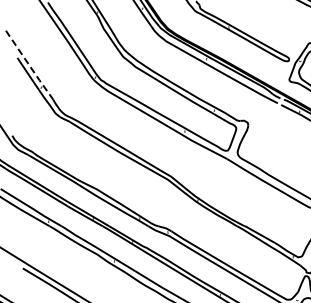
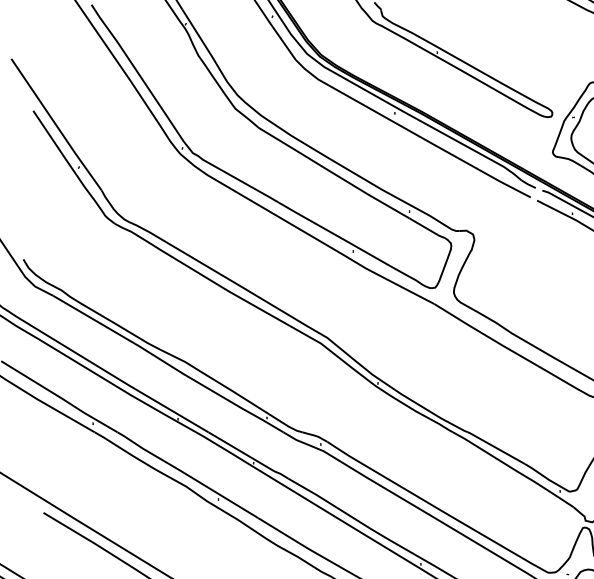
line: (30, 66) -> (58, 127), dashed -> solid

